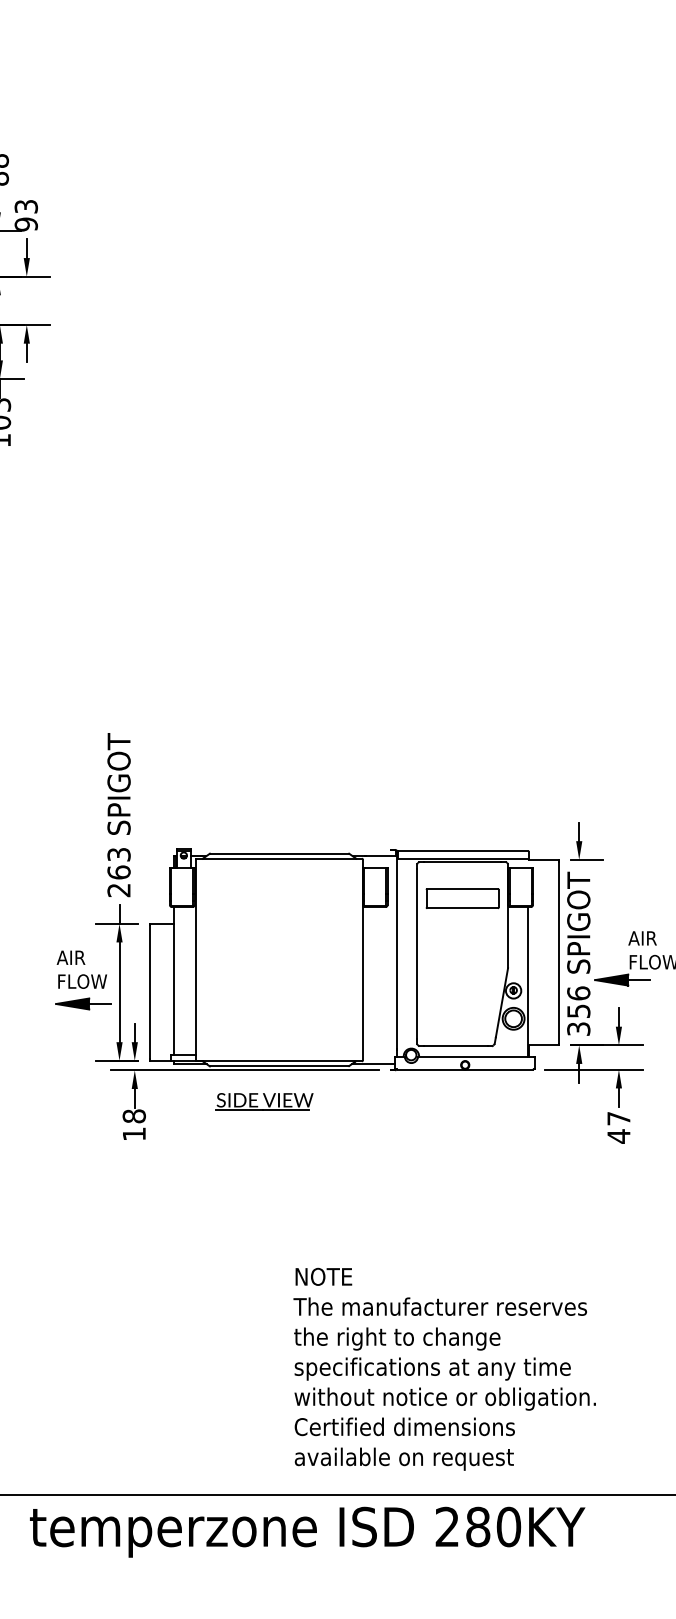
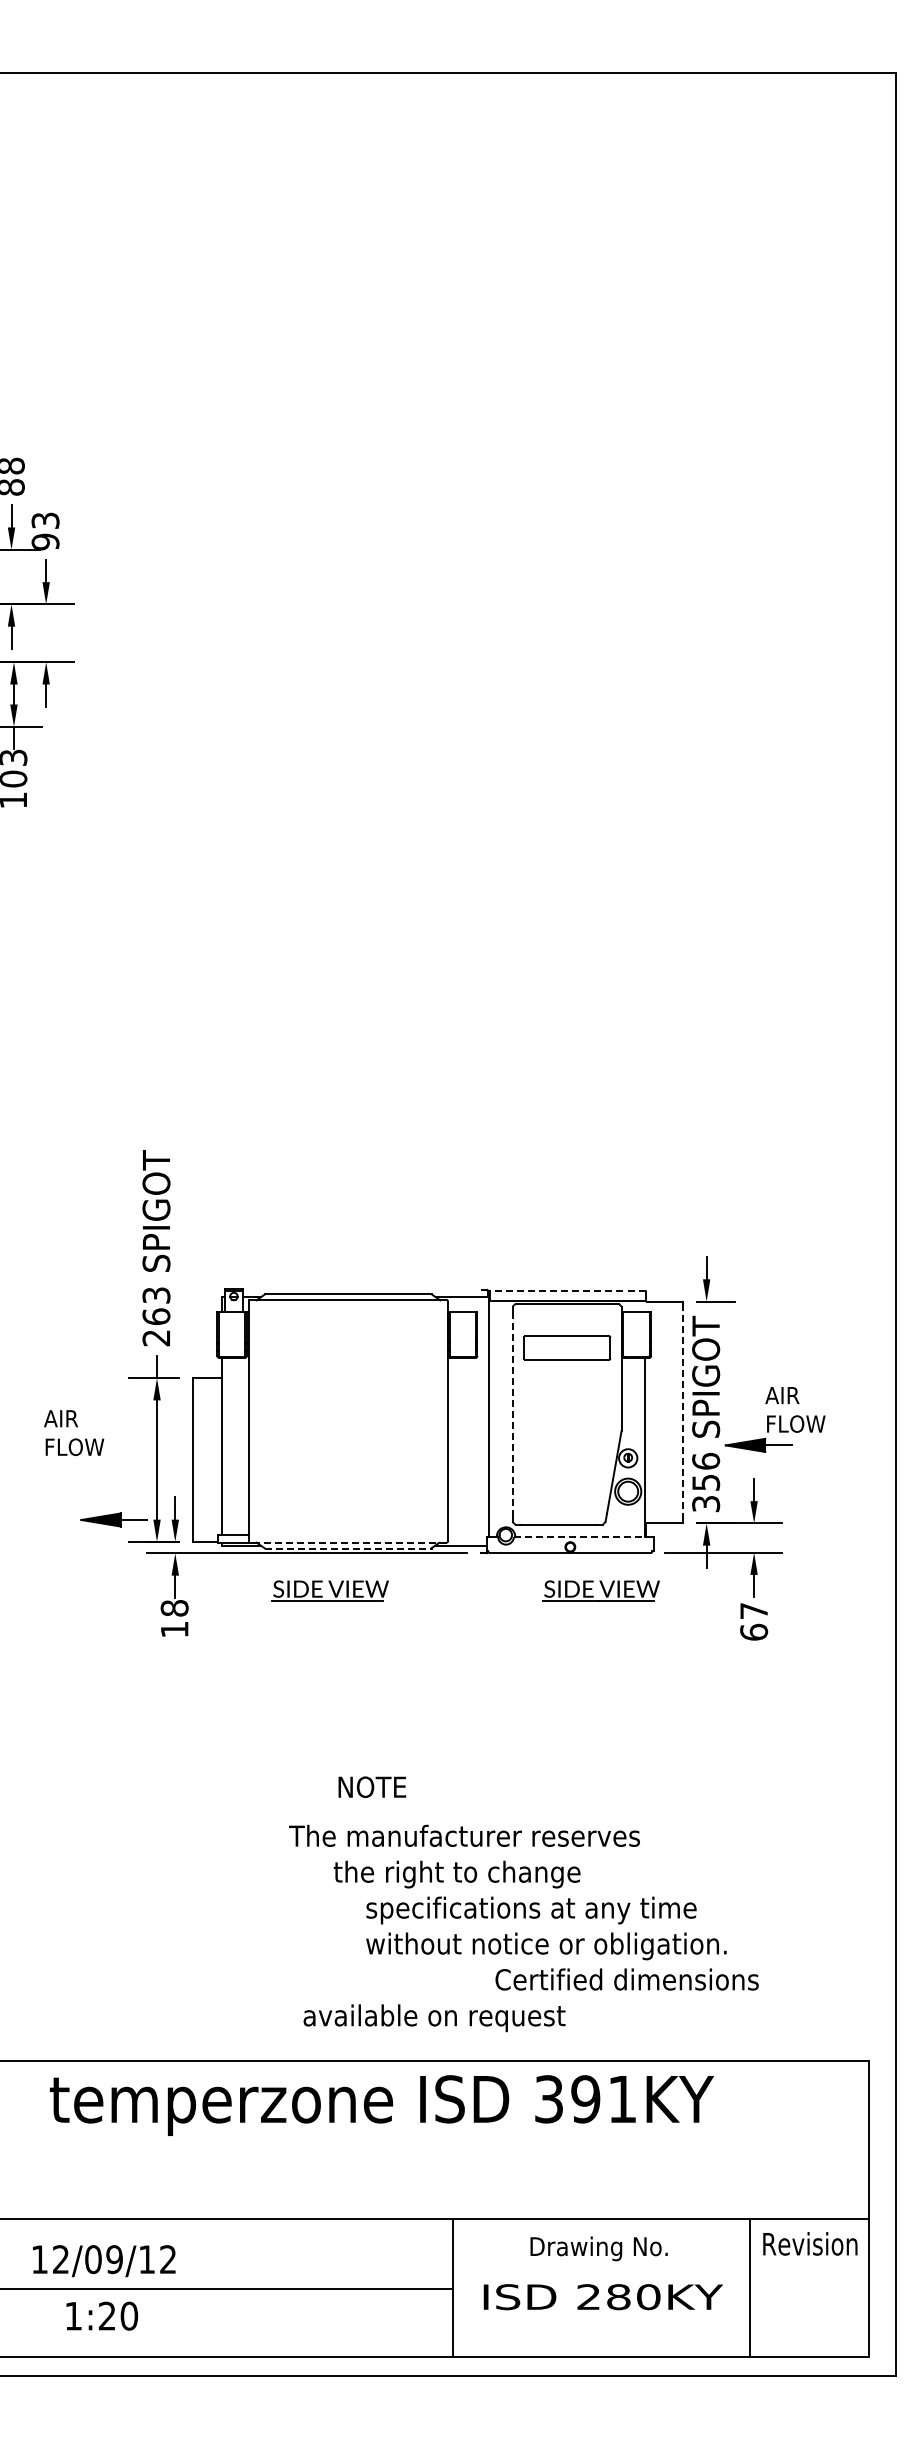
line: (462, 850) -> (567, 1290), solid -> dashed
line: (559, 952) -> (682, 1412), solid -> dashed
line: (416, 954) -> (512, 1414), solid -> dashed
text: (82, 969) -> (74, 1432), moved
part: (83, 1003) -> (113, 1519), moved
line: (476, 1057) -> (583, 1537), solid -> dashed
line: (278, 1061) -> (347, 1542), solid -> dashed
line: (279, 1066) -> (348, 1548), solid -> dashed
part: (490, 1101) -> (600, 1590), added
text: (619, 1136) -> (754, 1632), 47 -> 67
text: (324, 1276) -> (372, 1786), moved
text: (440, 1306) -> (464, 1835), moved
text: (396, 1338) -> (456, 1874), moved
text: (404, 1426) -> (626, 1979), moved
text: (404, 1459) -> (434, 2018), moved
text: (478, 1527) -> (586, 2099), 280KY -> 391KY

